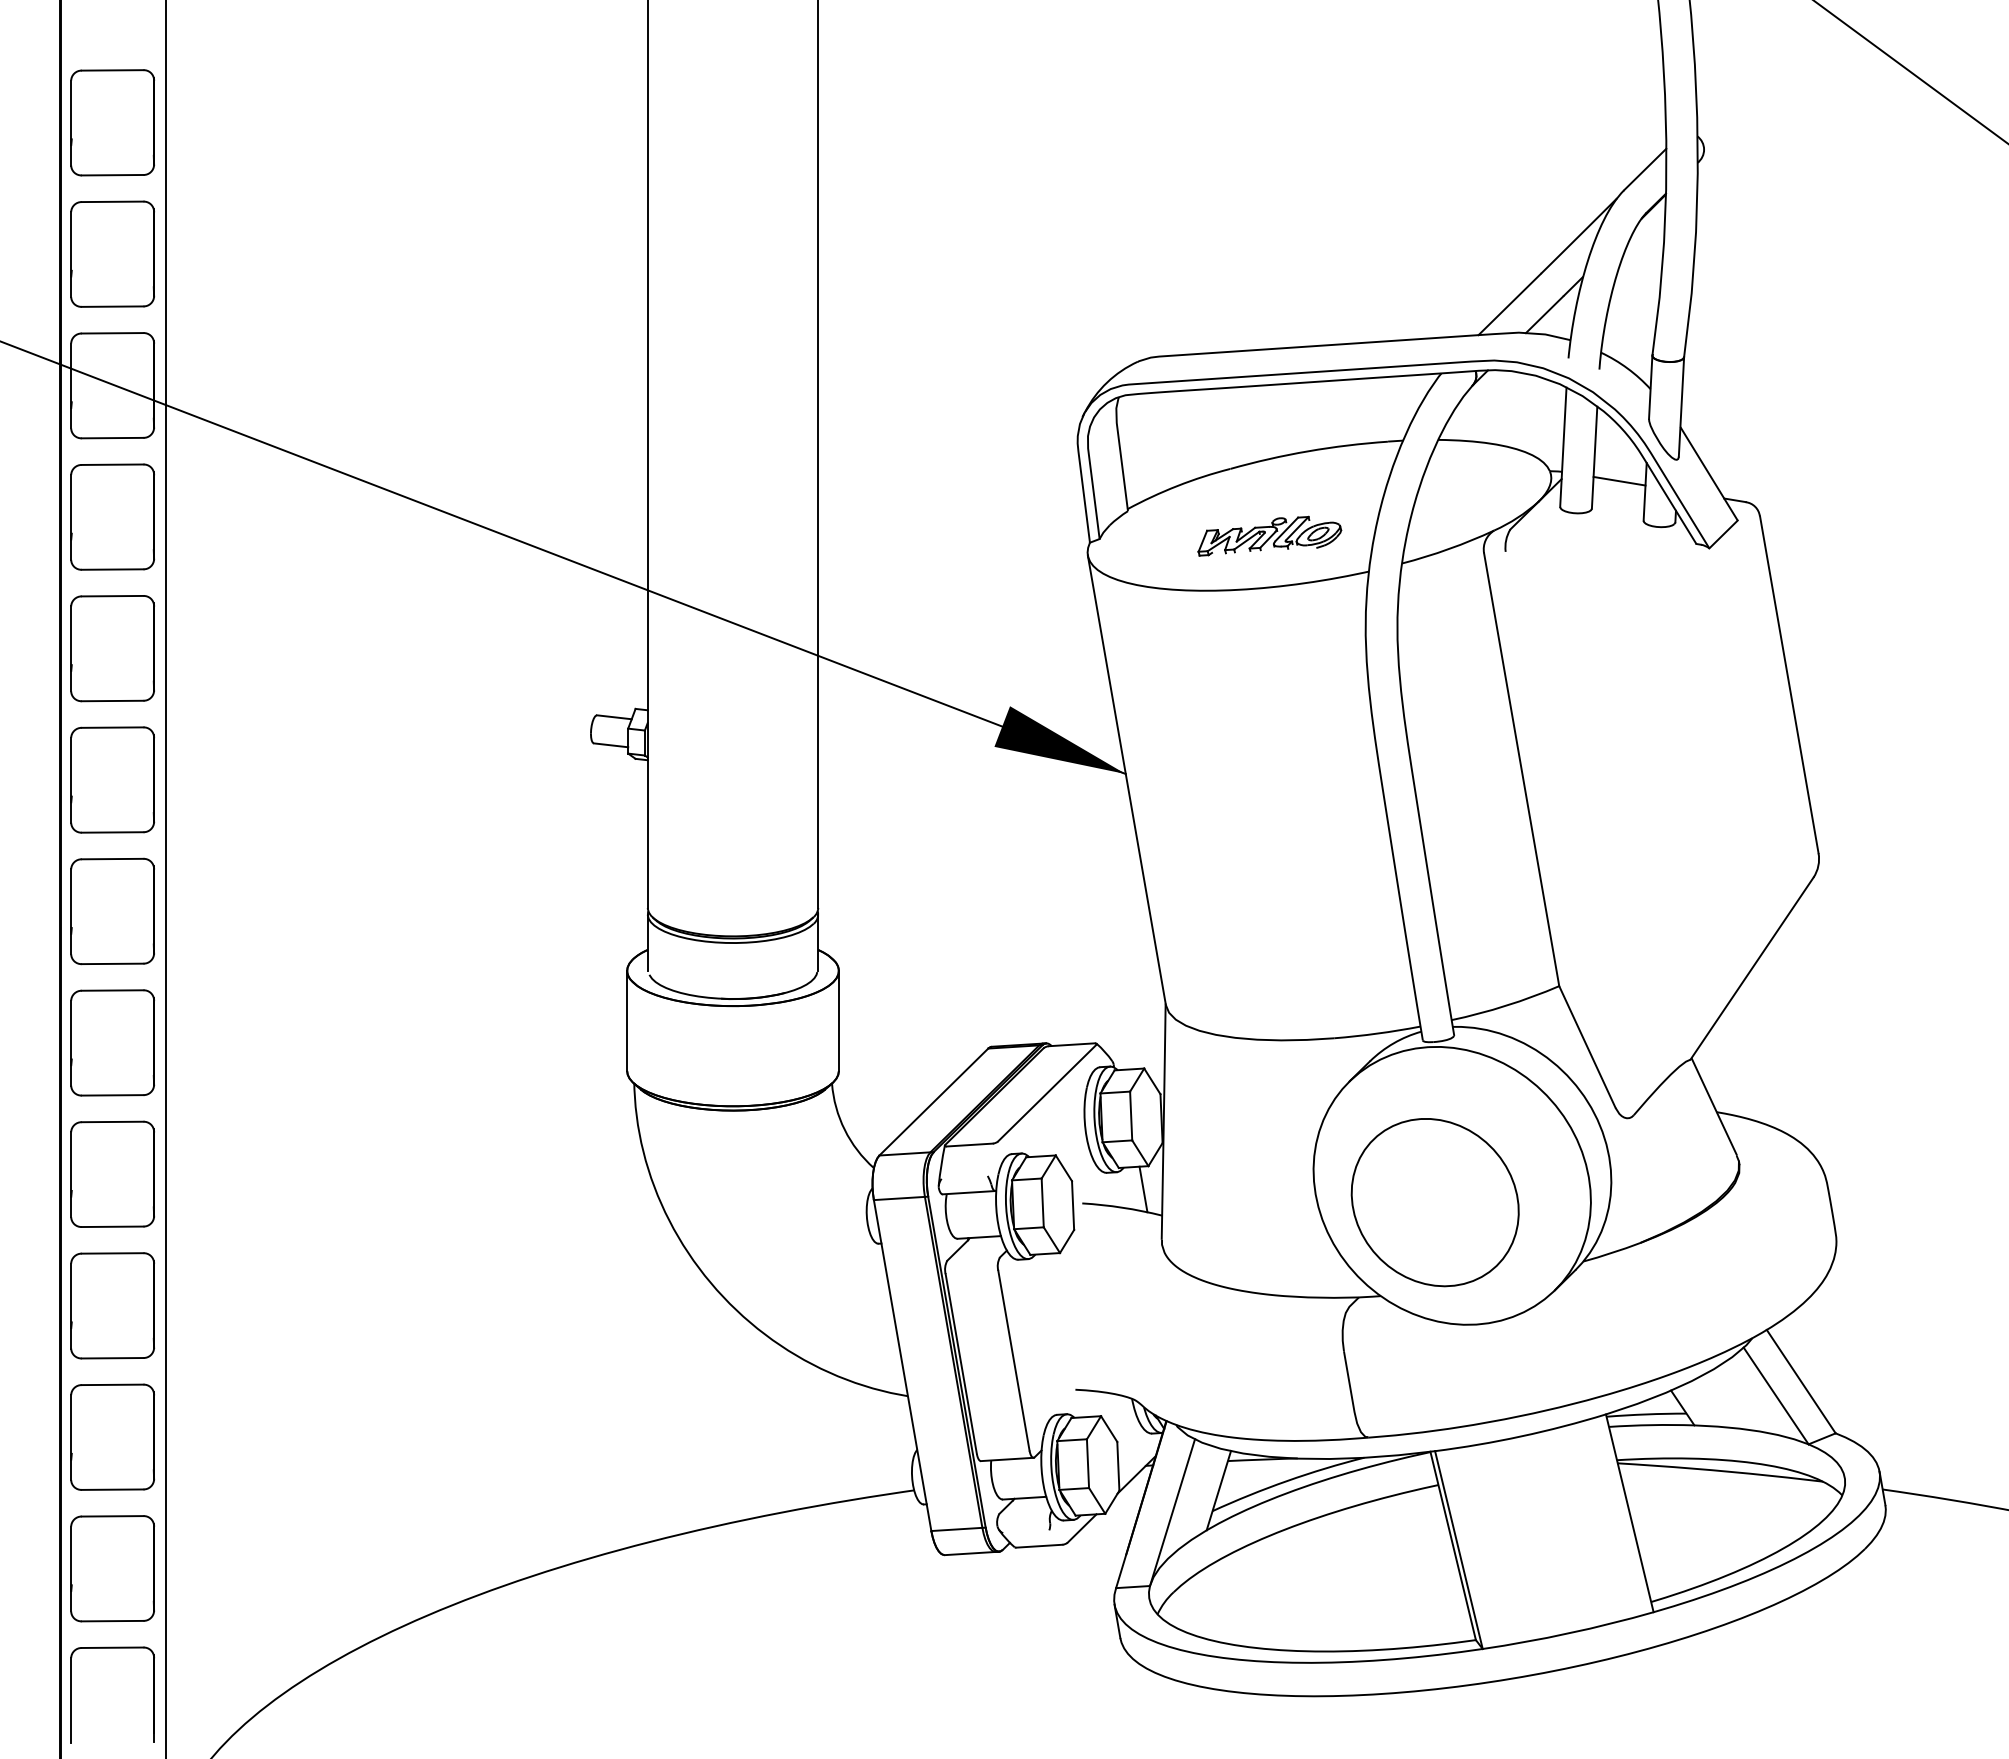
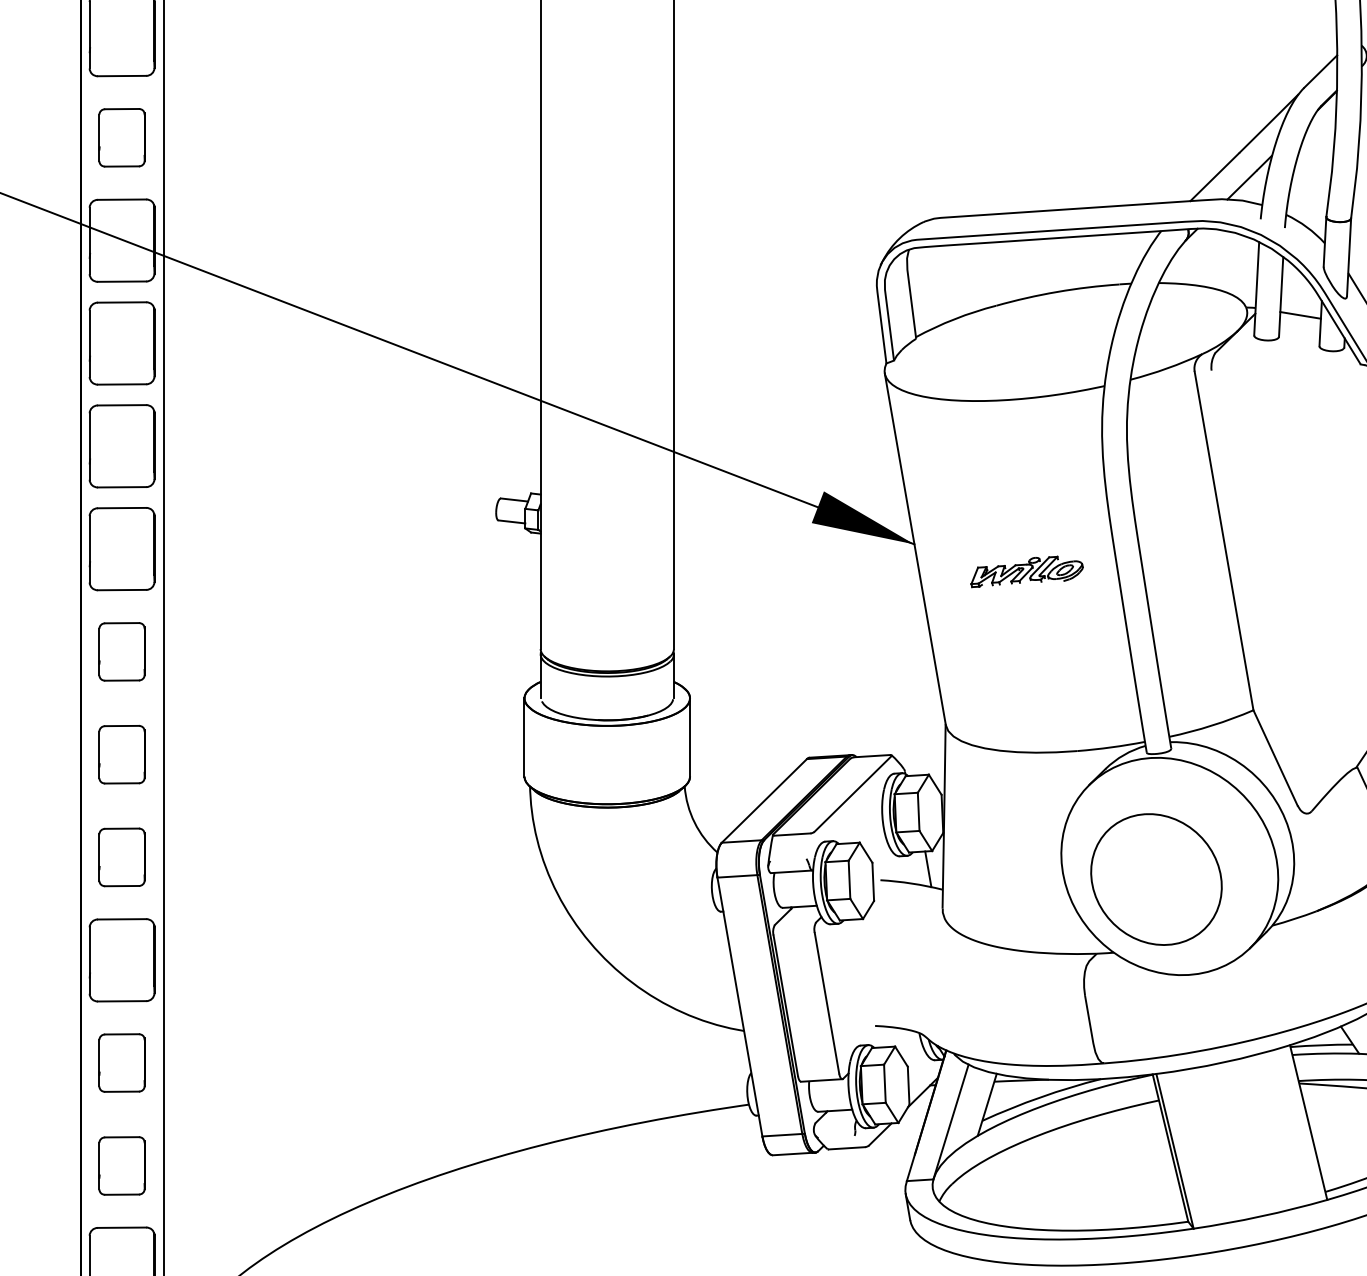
part: (112, 253) -> (121, 137), size x0.7
part: (1269, 535) -> (1026, 571), moved
part: (112, 911) -> (121, 651), size x0.7
part: (112, 1042) -> (121, 754), size x0.7
part: (112, 1173) -> (121, 856), size x0.7
part: (112, 1436) -> (121, 1062), size x0.7
part: (112, 1568) -> (121, 1165), size x0.7

